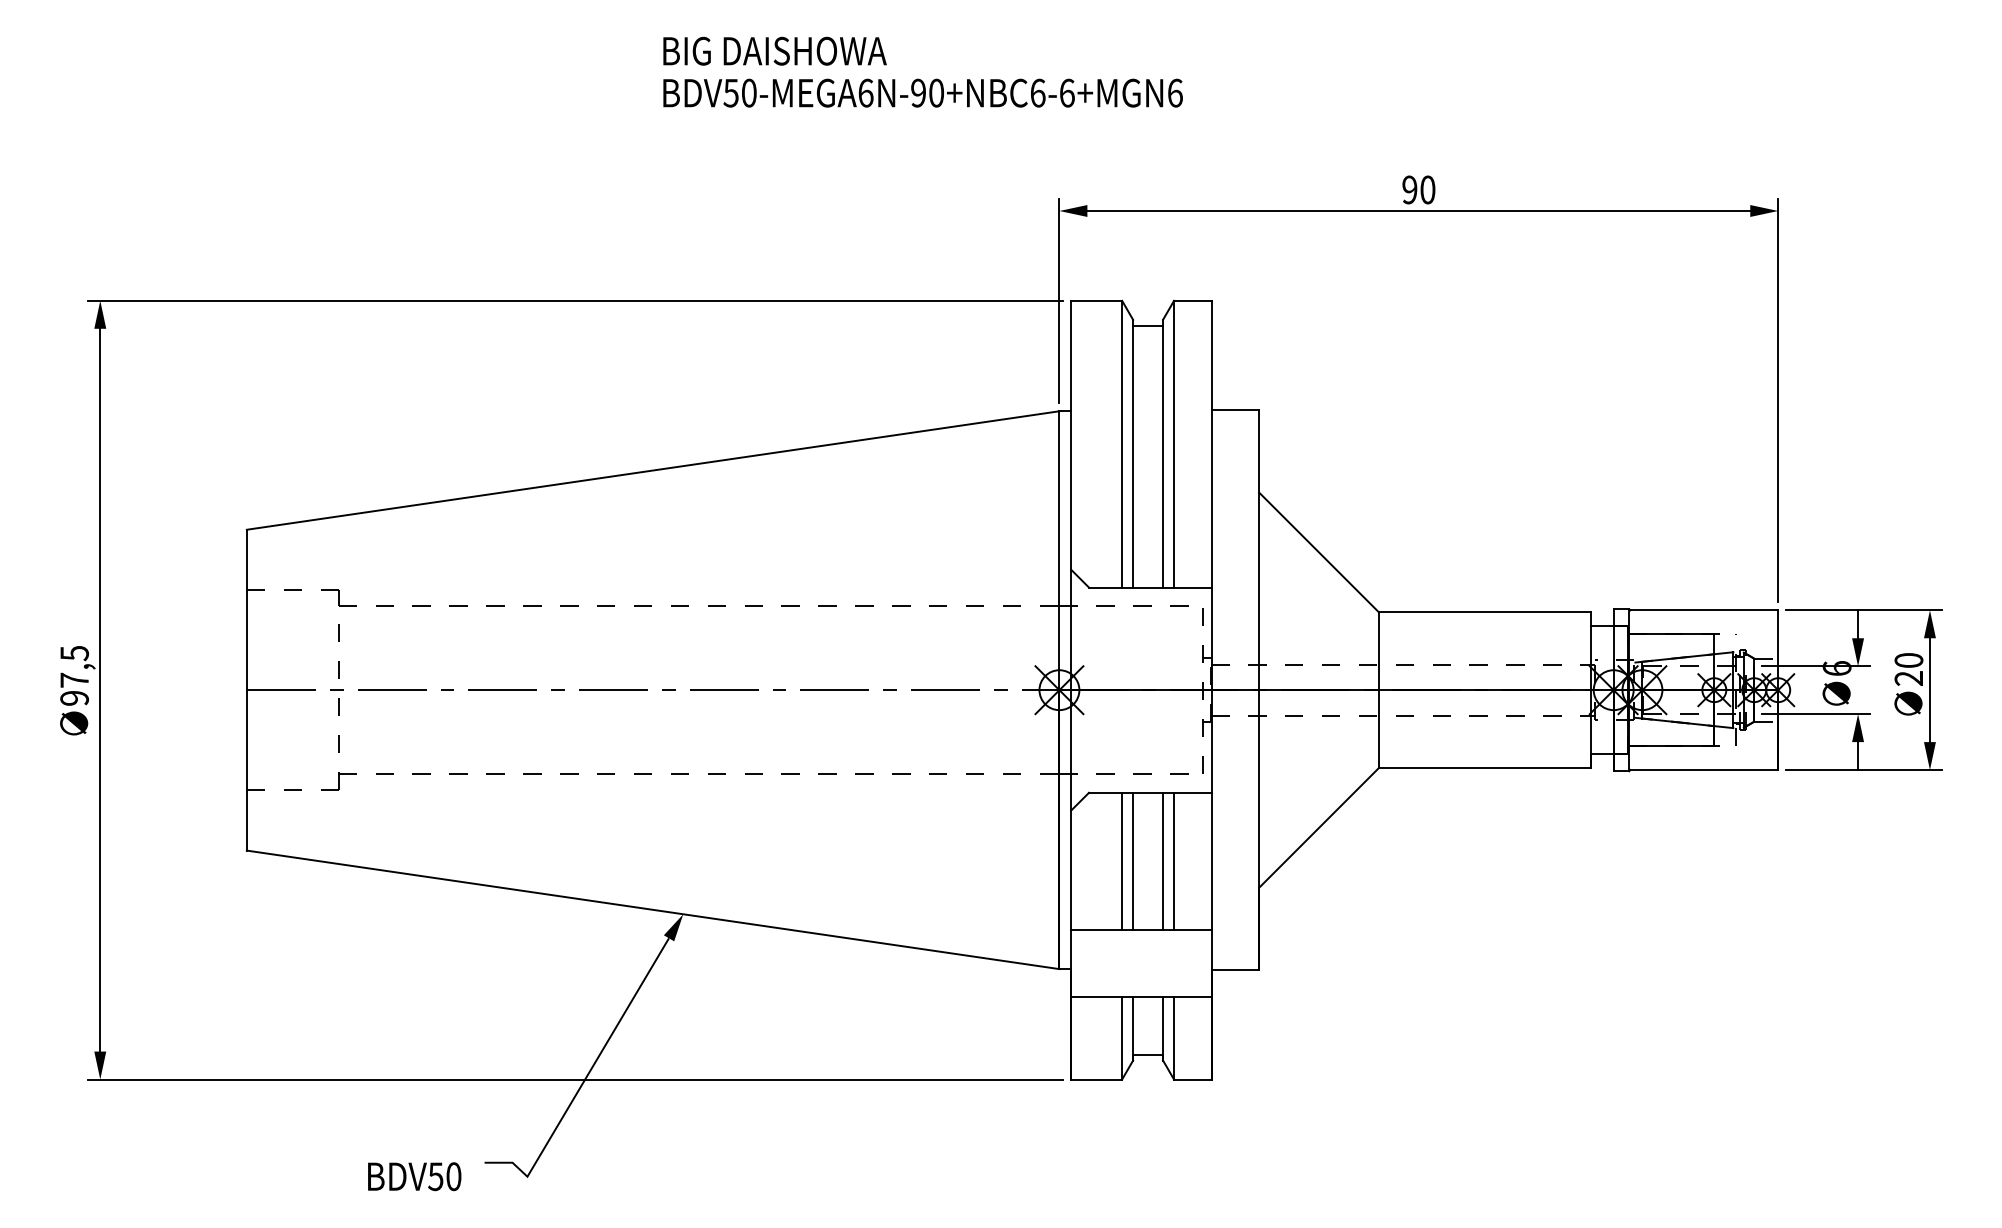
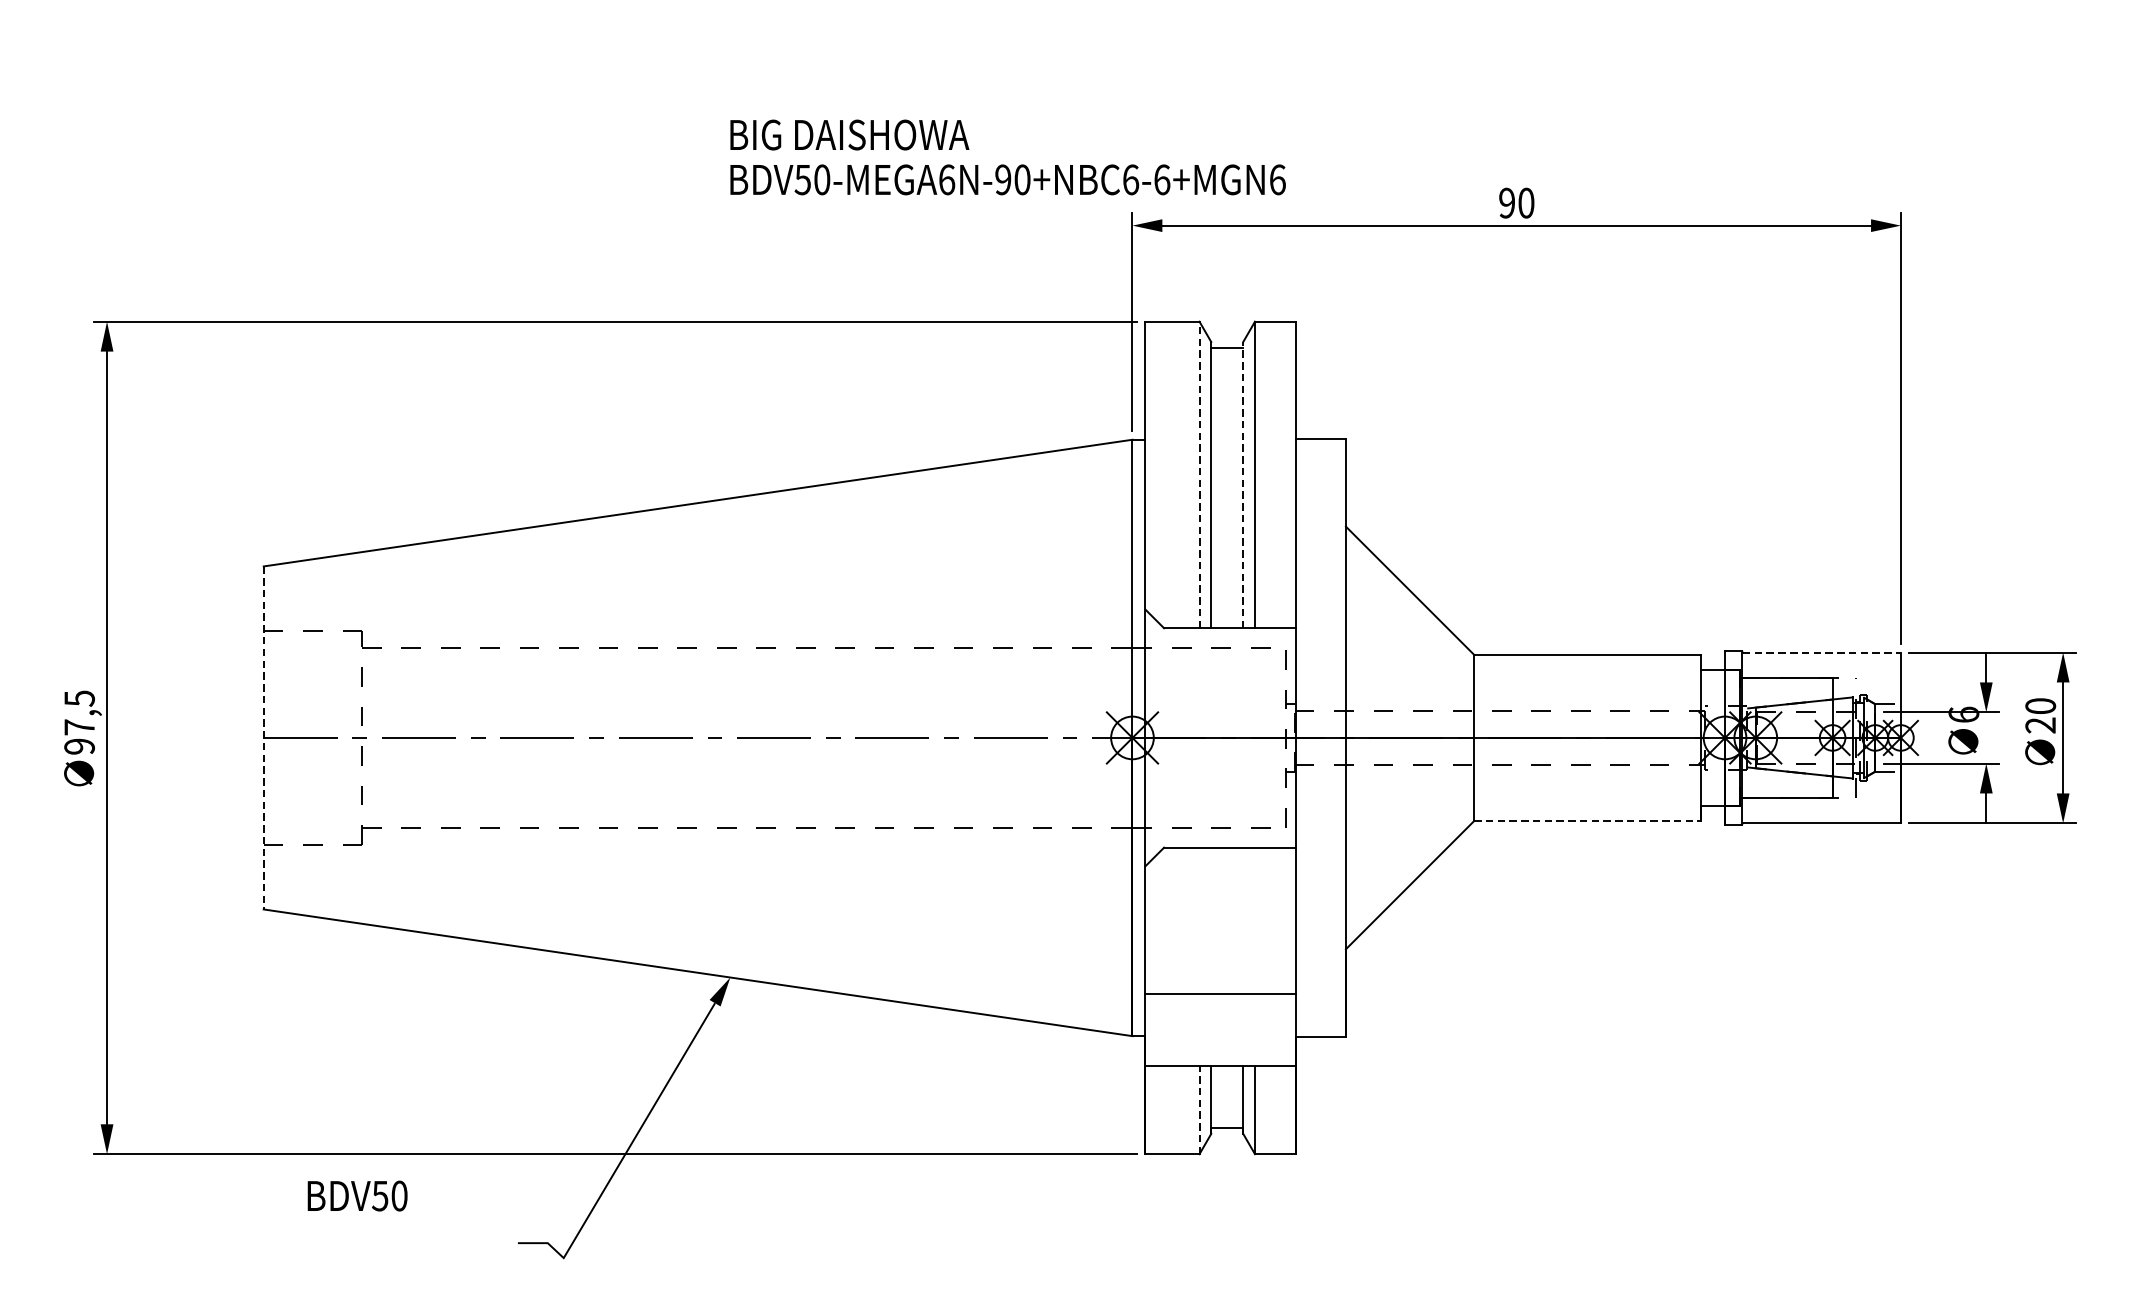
text: (922, 71) -> (1007, 156), moved
line: (1122, 443) -> (1199, 474), solid -> dashed
line: (1163, 453) -> (1243, 484), solid -> dashed
line: (1704, 610) -> (1822, 652), solid -> dashed
line: (246, 690) -> (263, 738), solid -> dashed
line: (1485, 768) -> (1587, 821), solid -> dashed
line: (1122, 860) -> (1199, 920), removed
line: (1133, 860) -> (1211, 920), removed
line: (1163, 860) -> (1243, 920), removed
line: (1174, 860) -> (1255, 920), removed
line: (1122, 1037) -> (1199, 1109), solid -> dashed
text: (414, 1176) -> (357, 1195), moved

